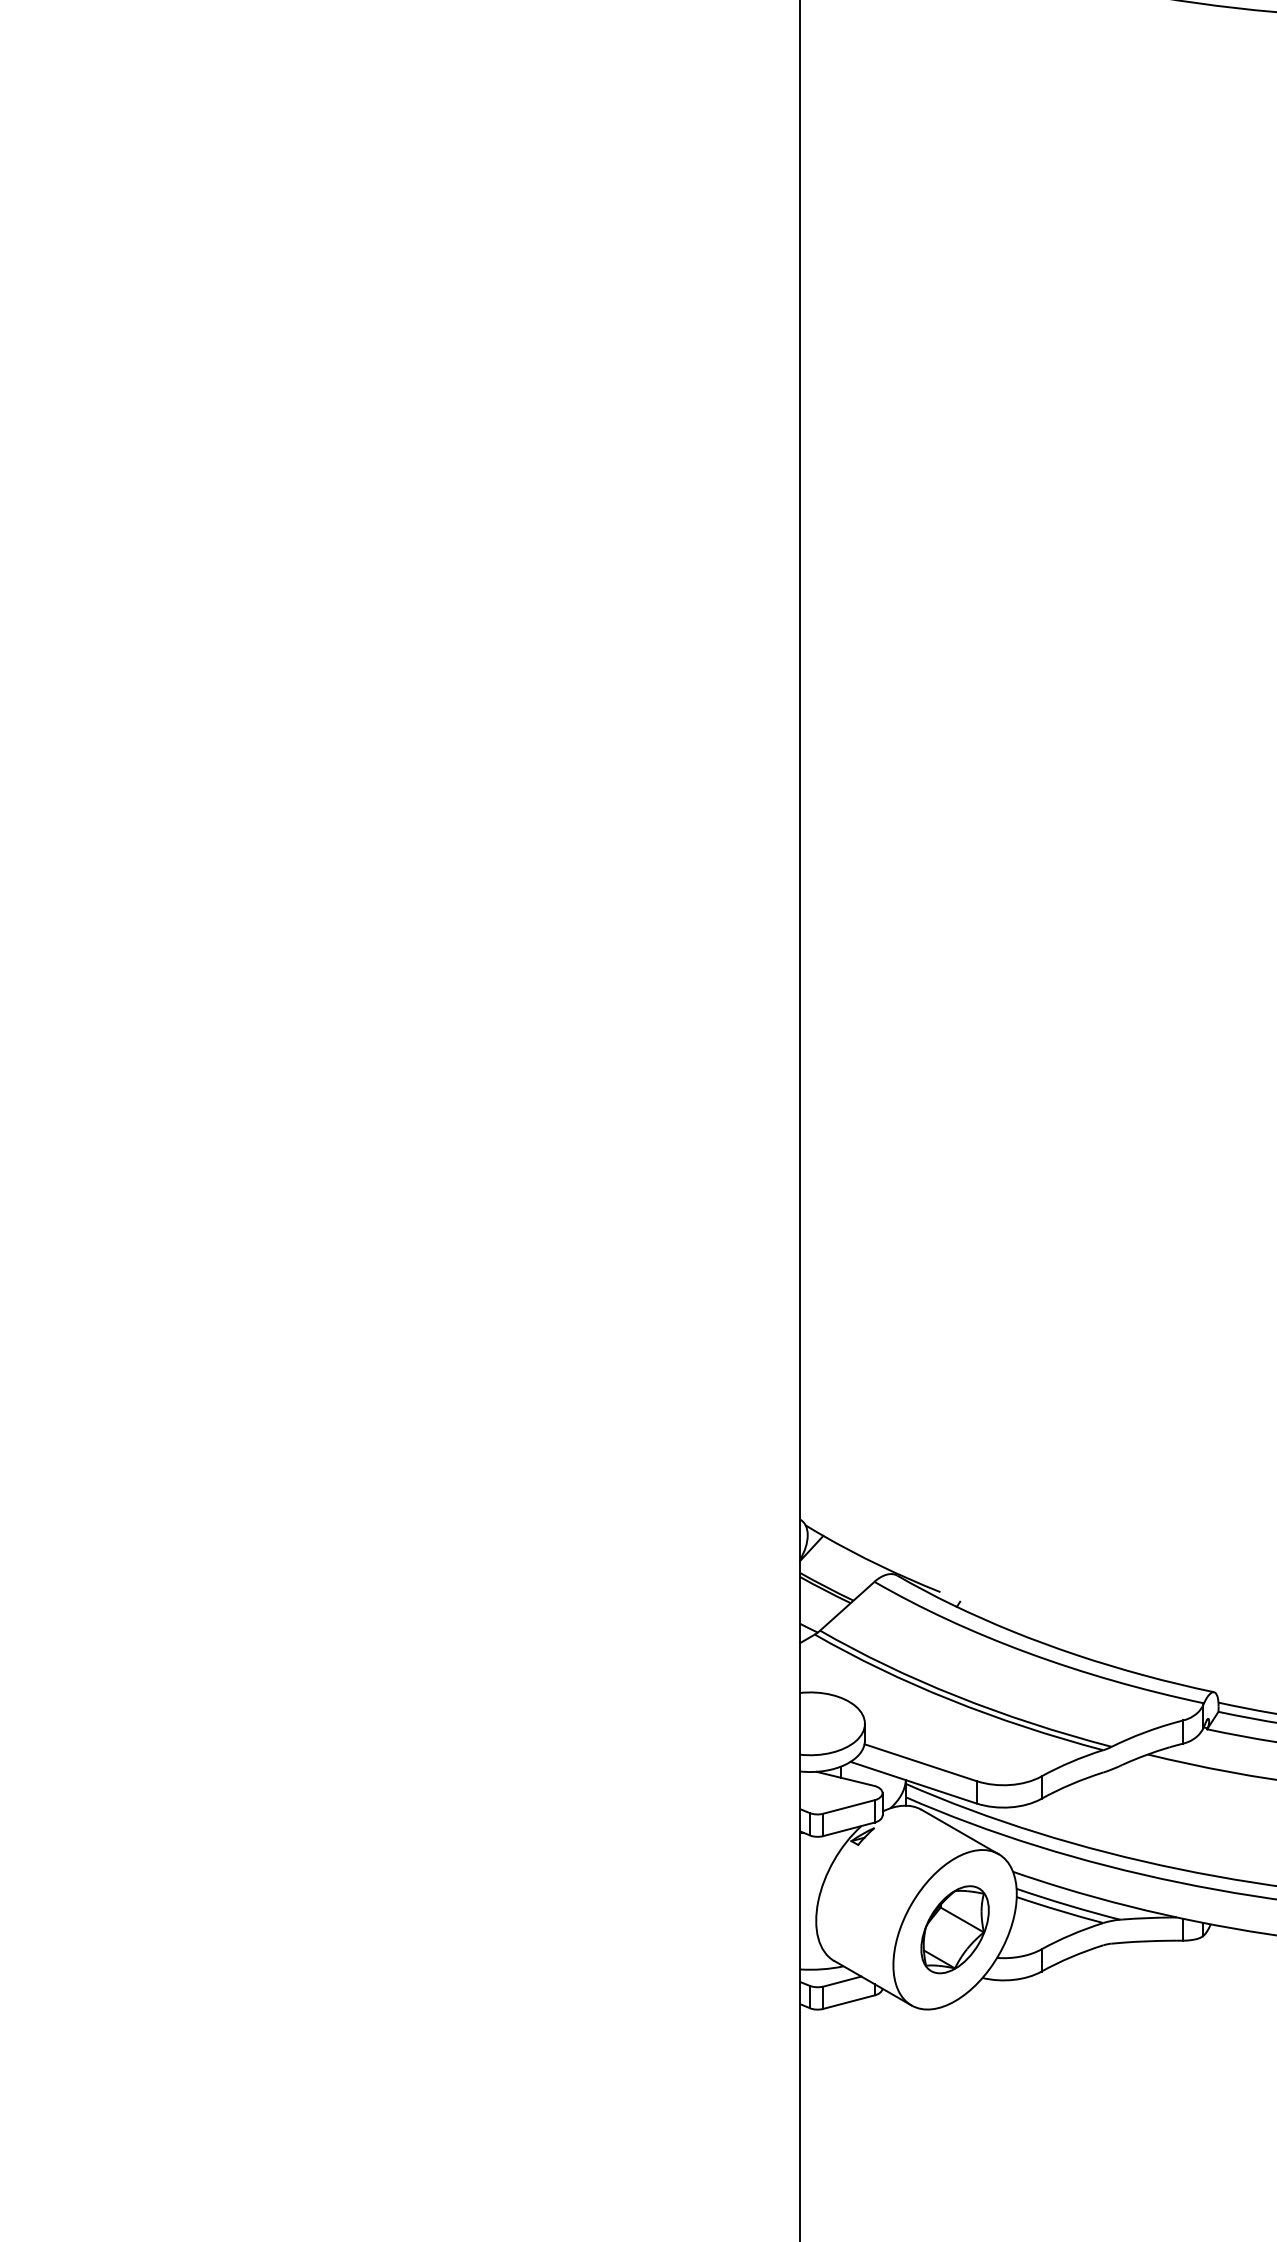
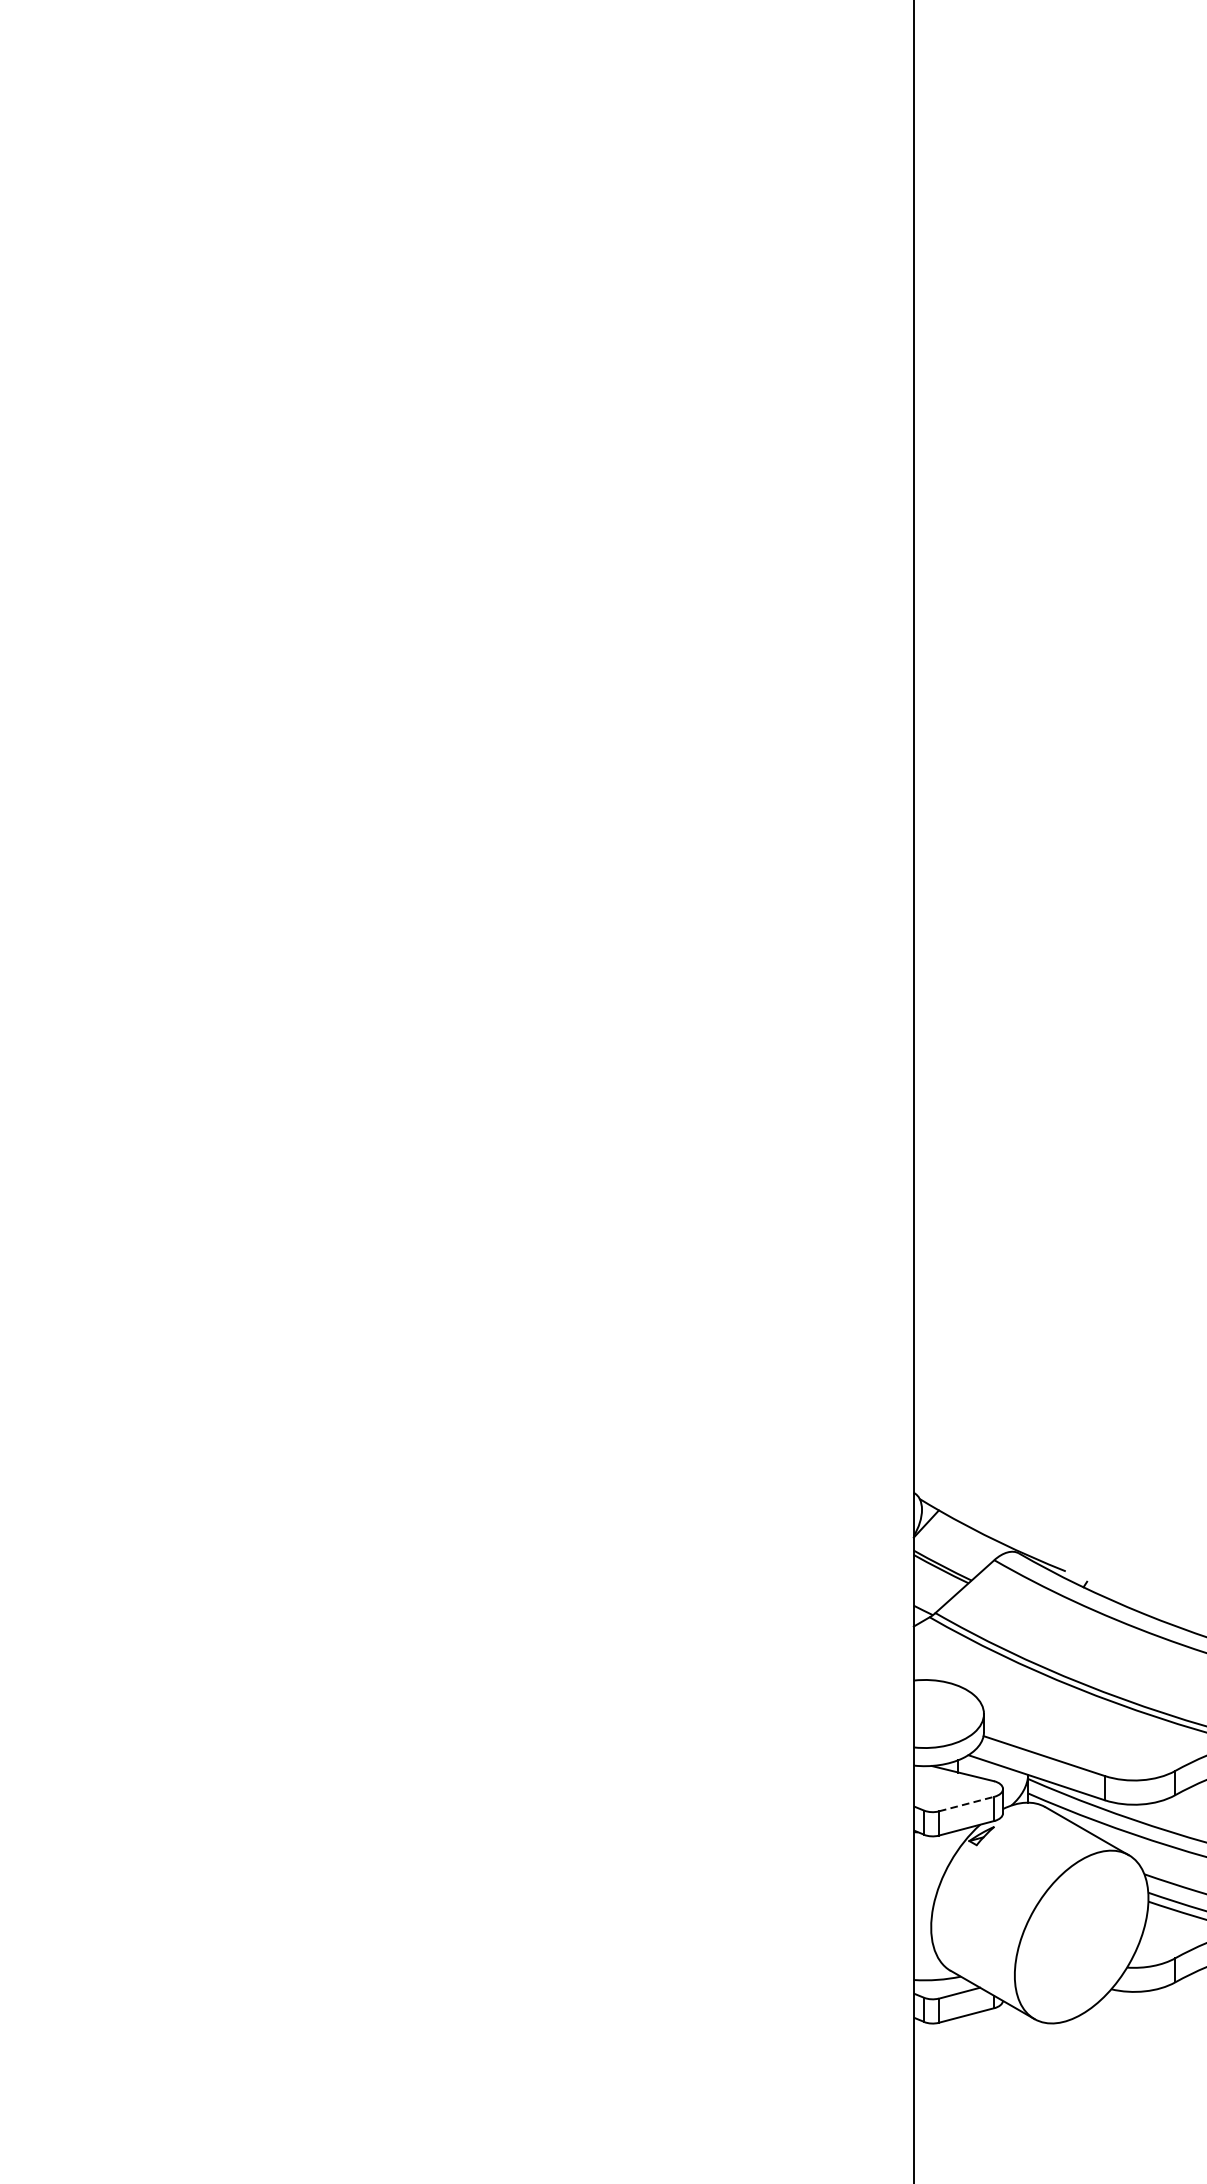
line: (849, 1806) -> (967, 1803), solid -> dashed
part: (954, 1929) -> (1080, 1936), removed

